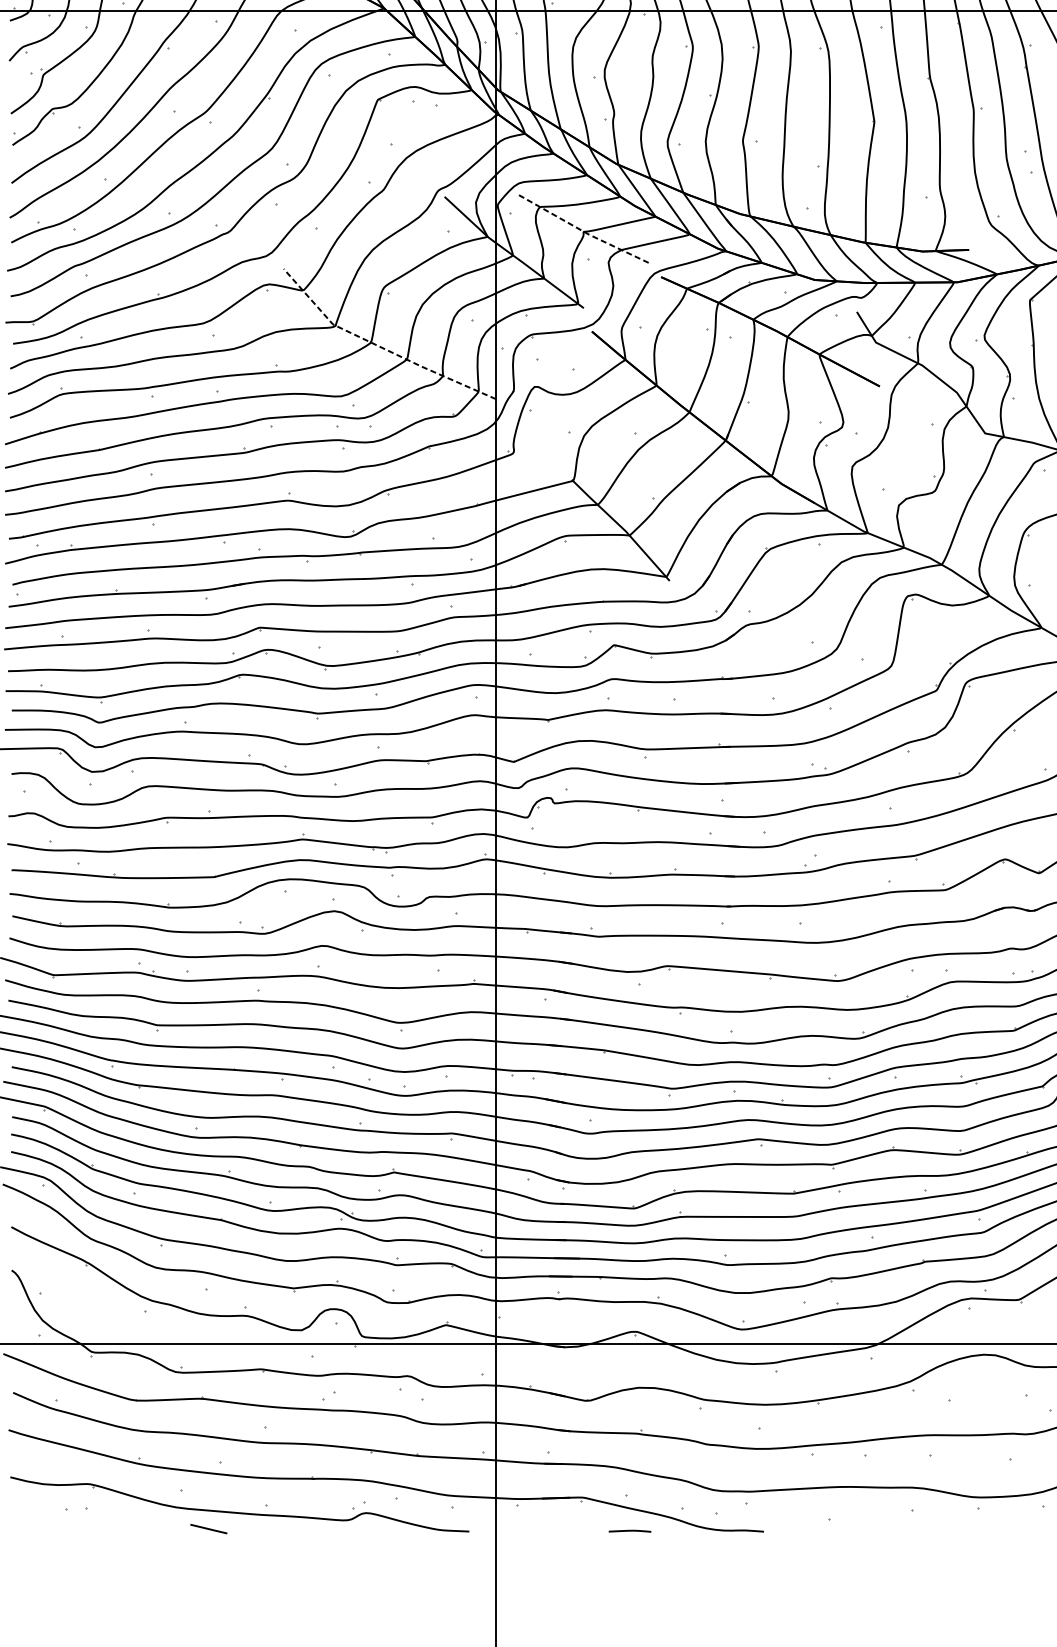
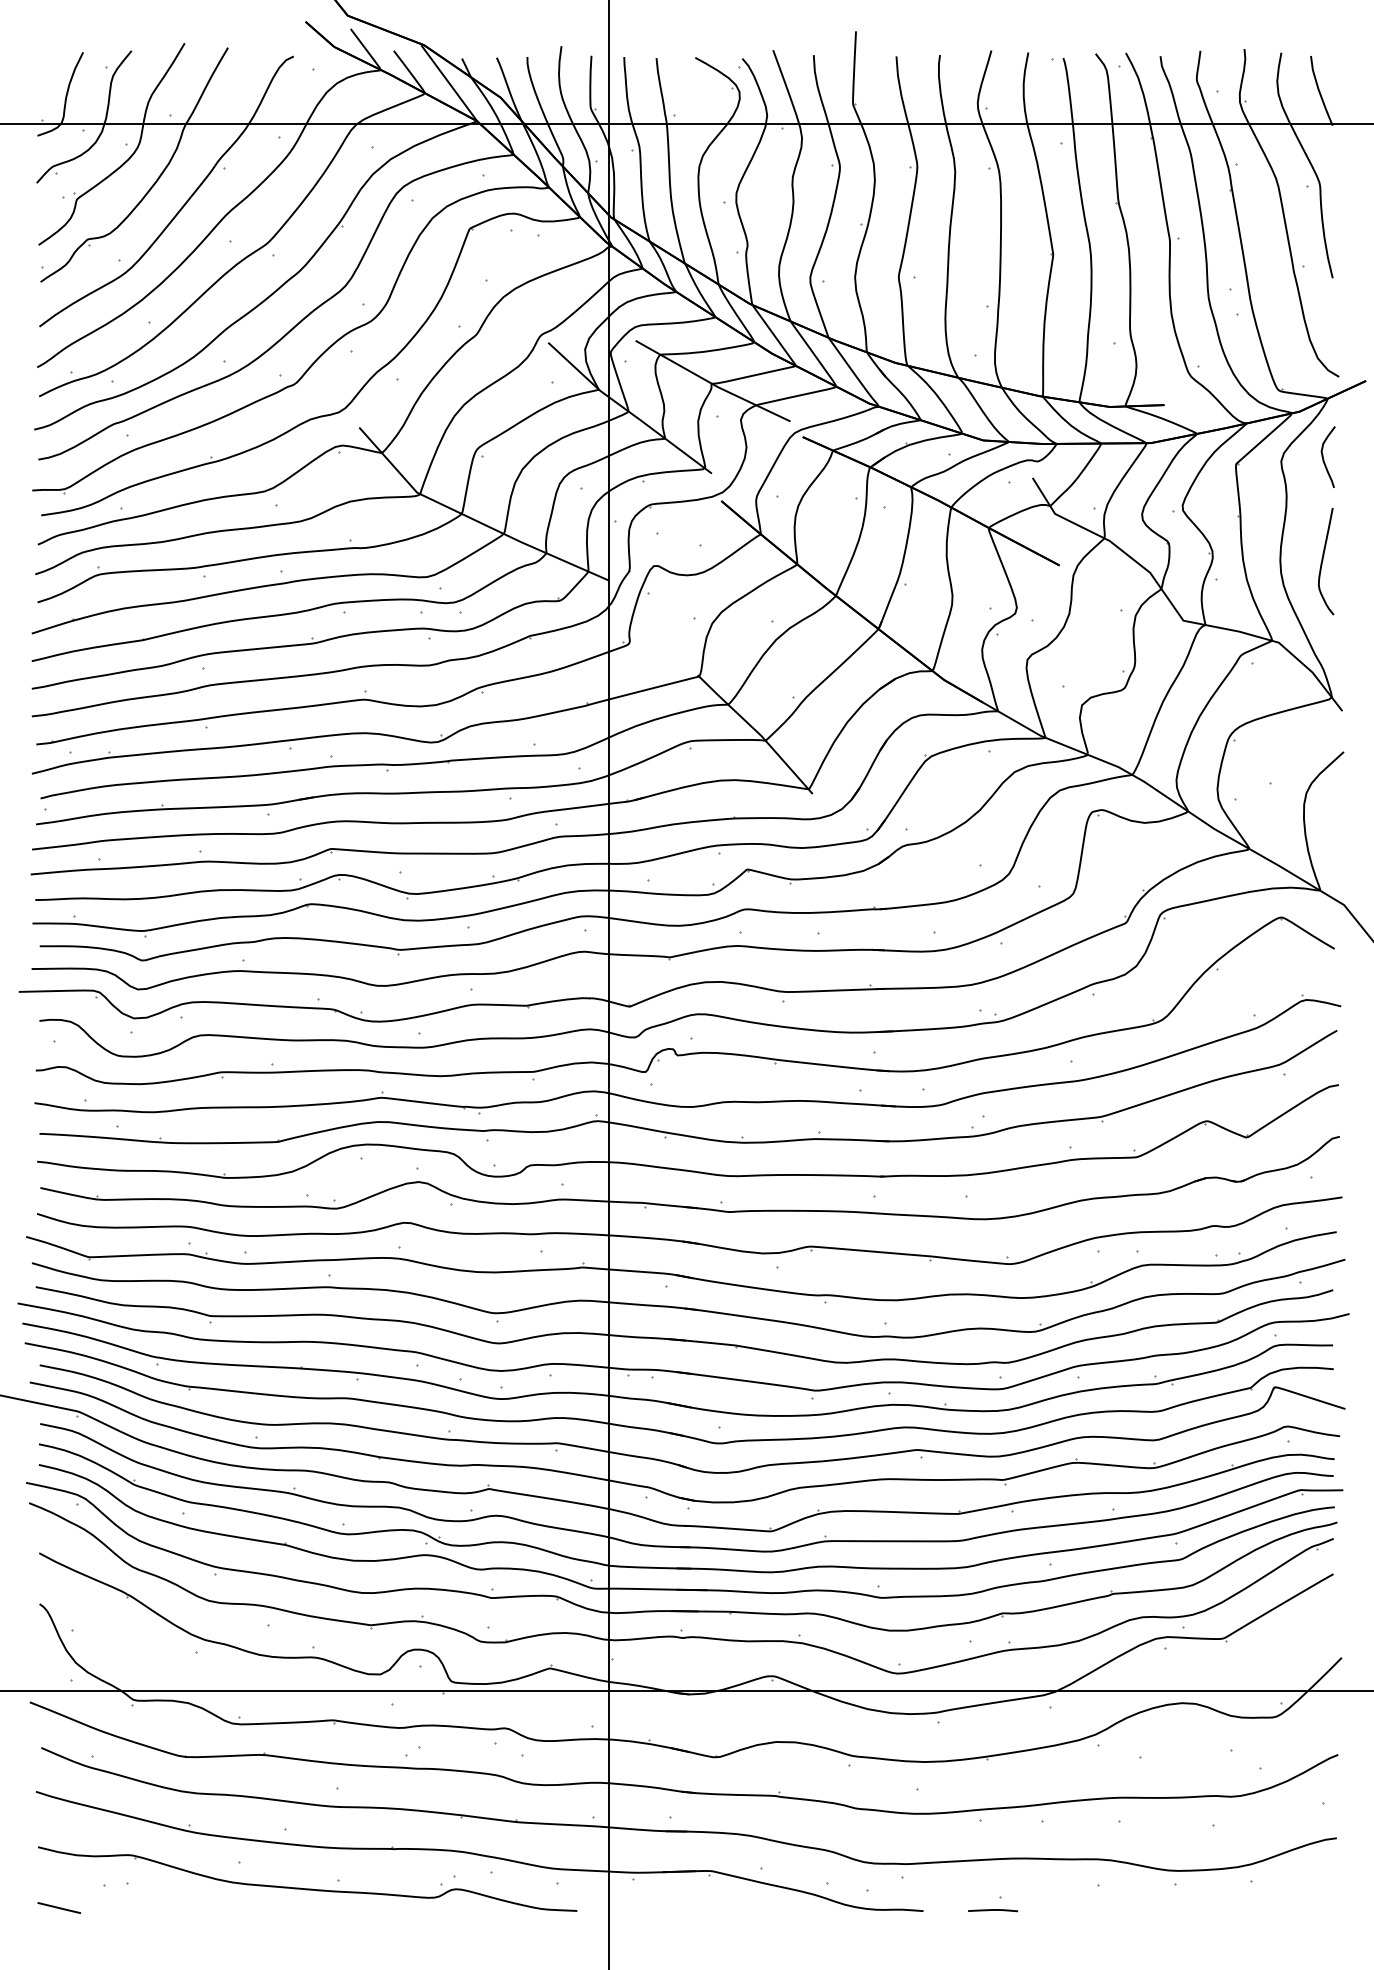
line: (584, 232) -> (712, 384), dashed -> solid
line: (380, 346) -> (472, 518), dashed -> solid
line: (208, 1528) -> (58, 1907), moved
line: (630, 1531) -> (993, 1910), moved

